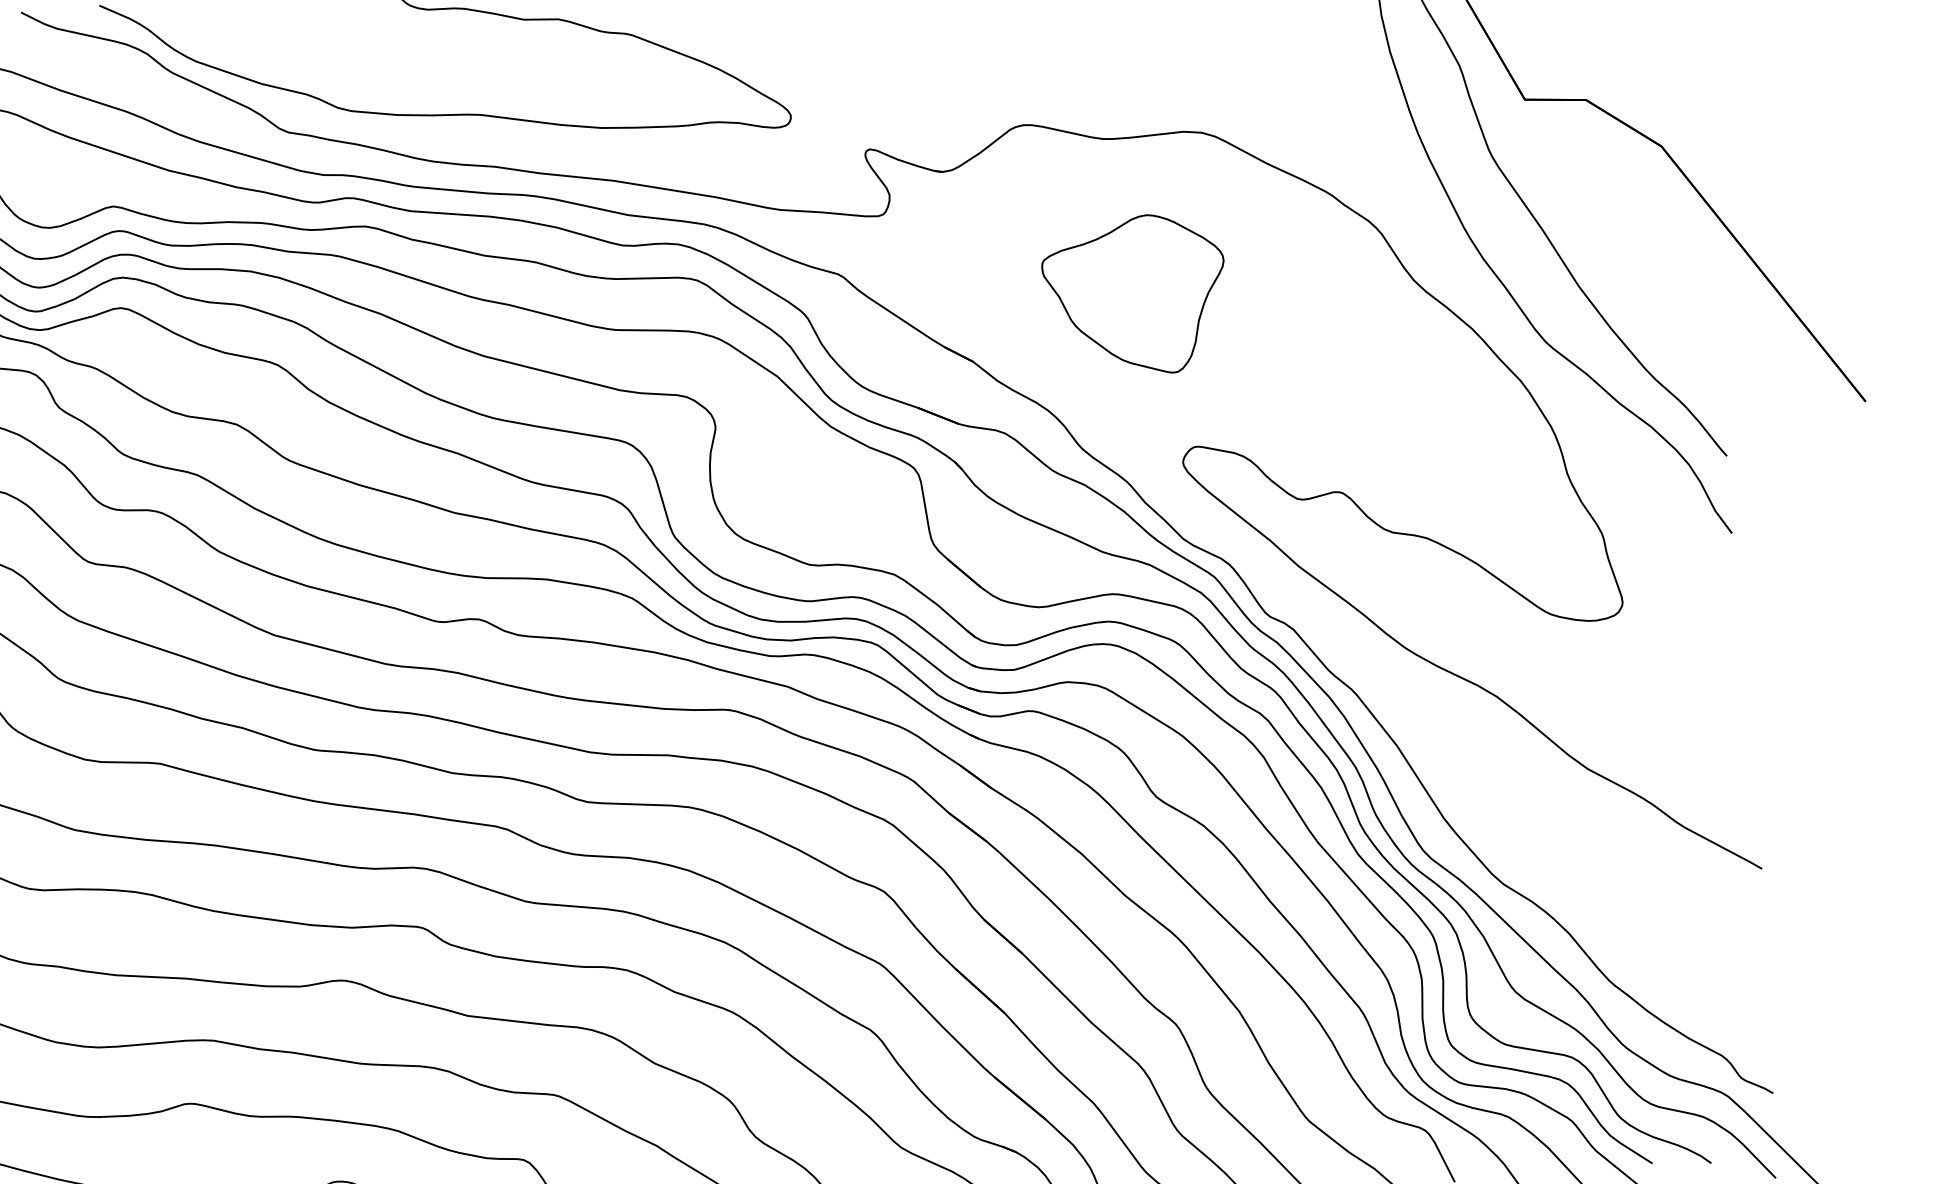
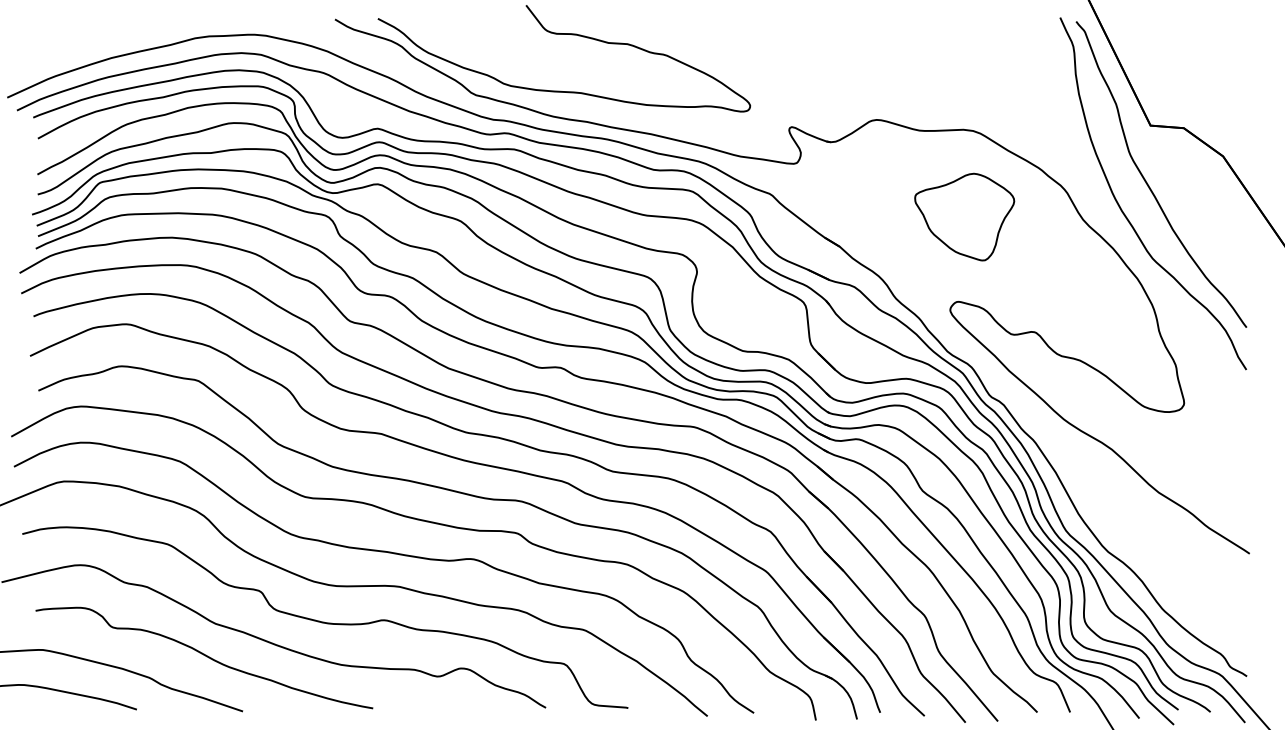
part: (1134, 294) -> (964, 216), moved

